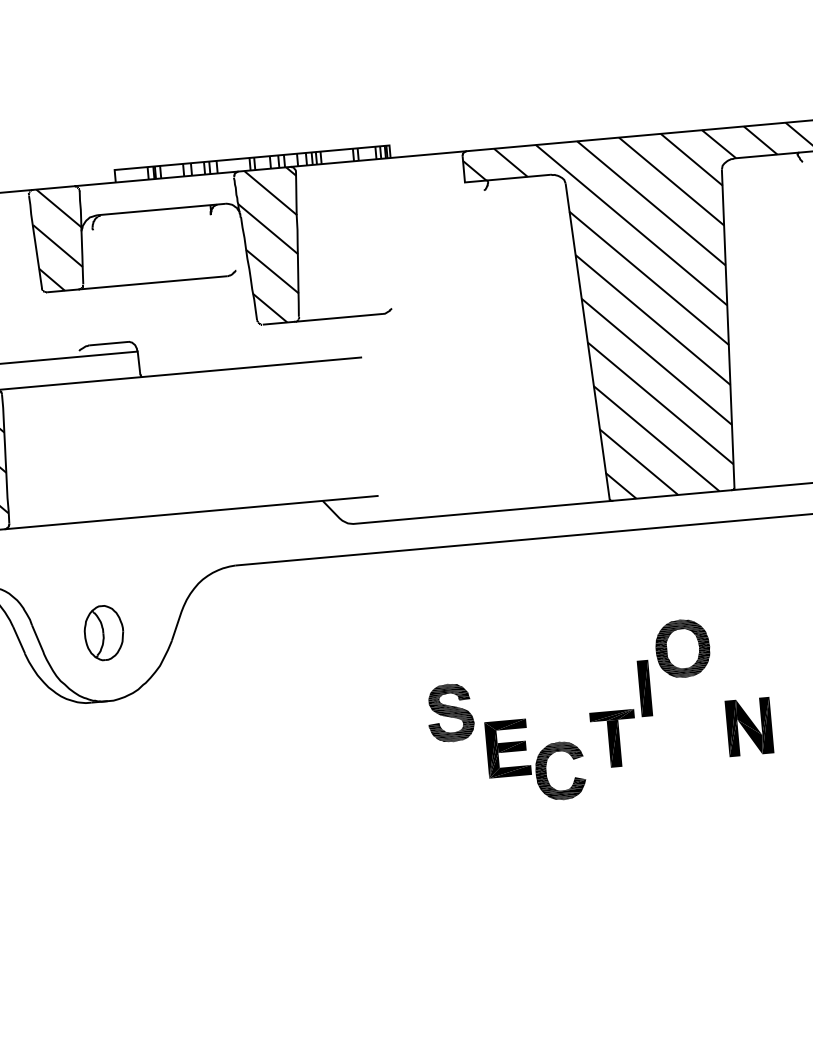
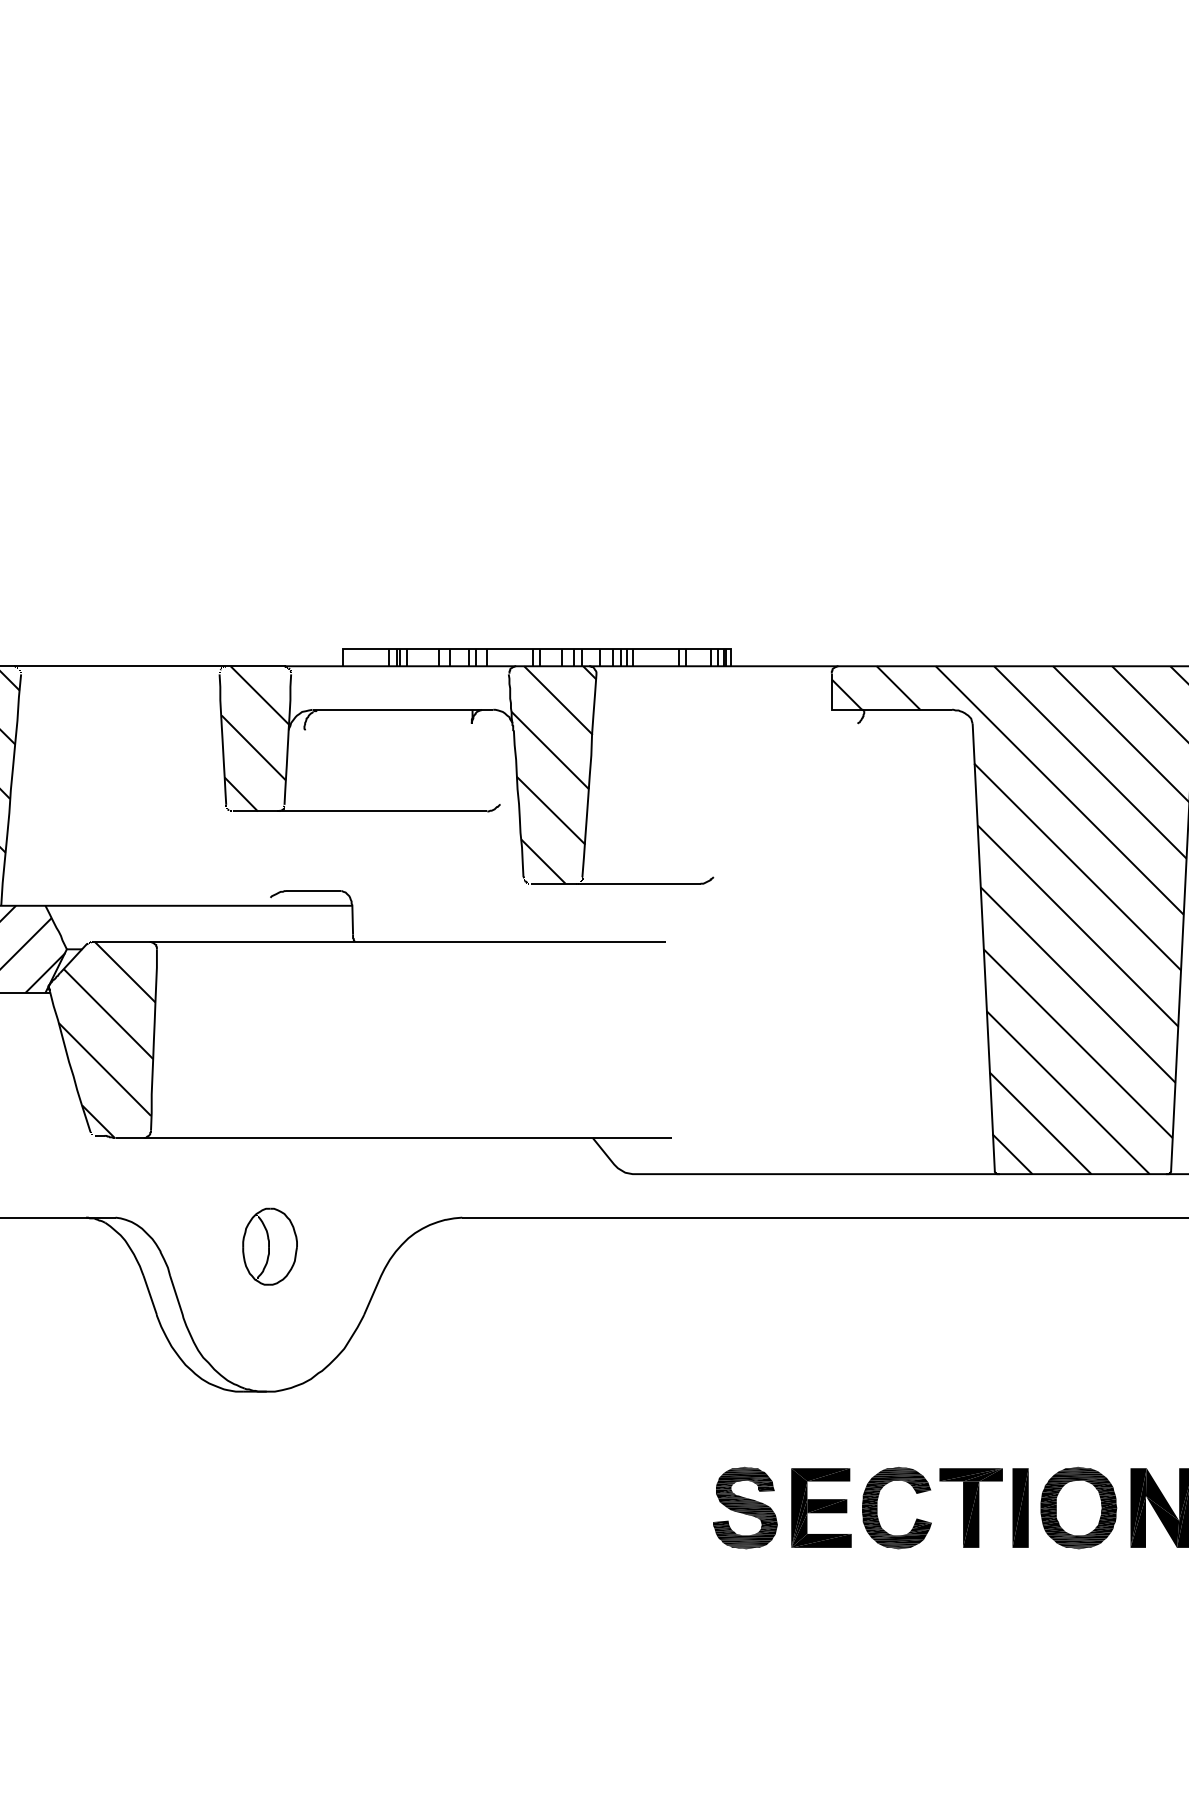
part: (103, 632) -> (269, 1246), moved
part: (682, 648) -> (1078, 1507), moved
part: (644, 688) -> (1020, 1507), moved
part: (450, 712) -> (745, 1507), moved
part: (546, 772) -> (877, 1508), moved

